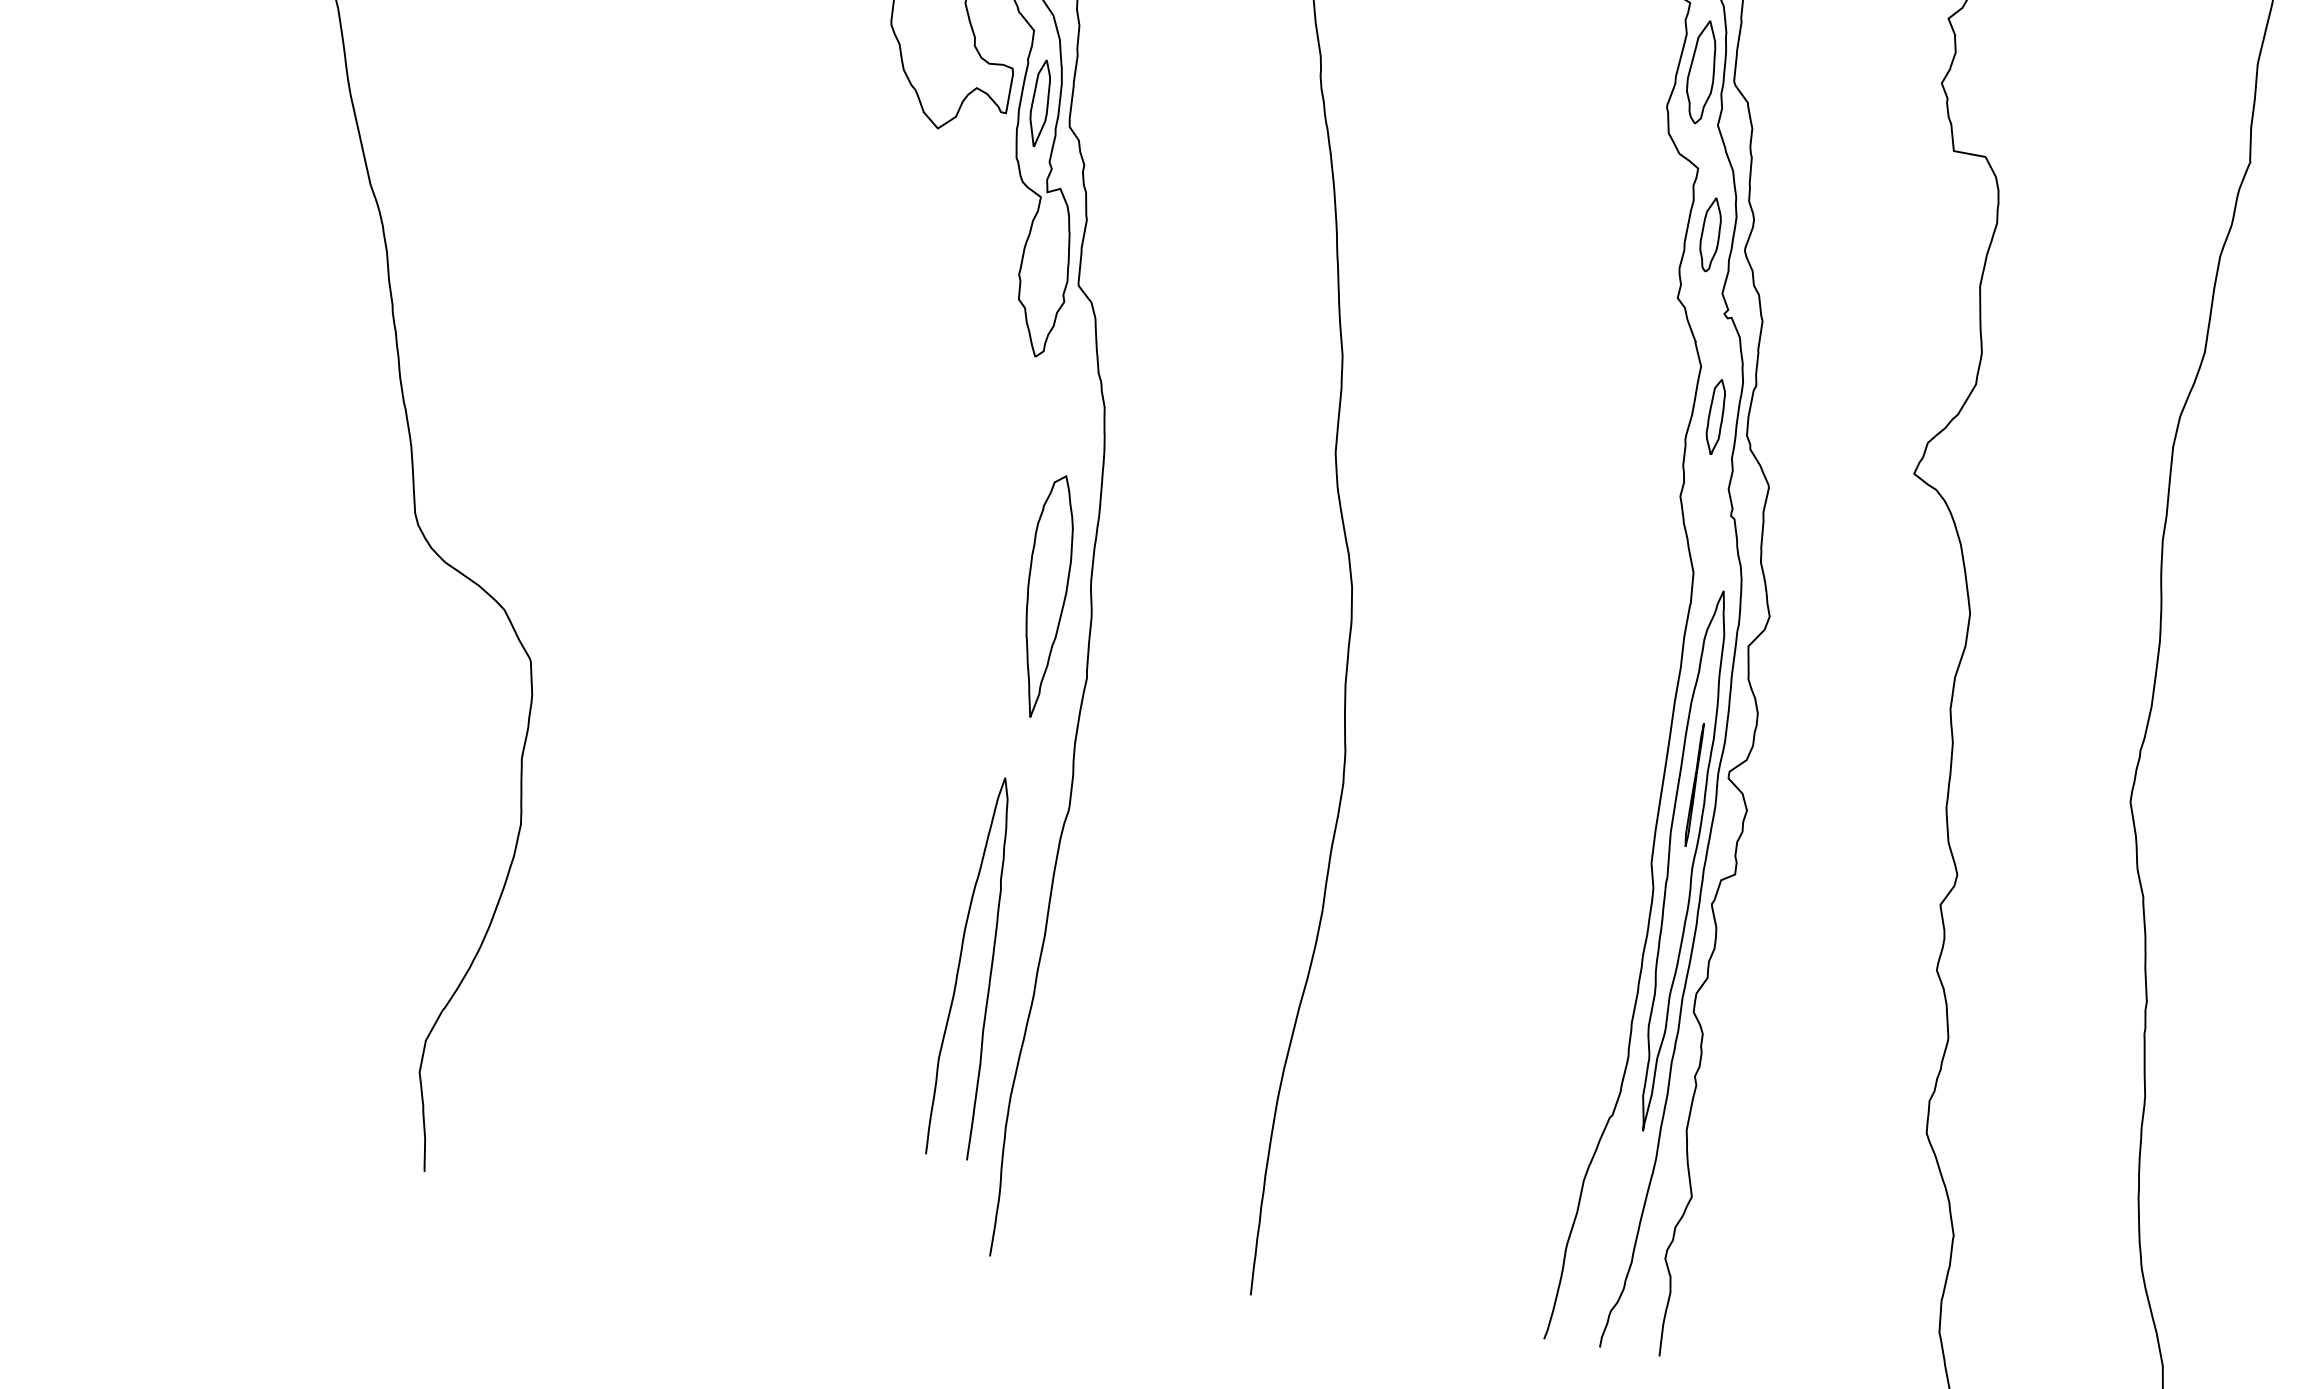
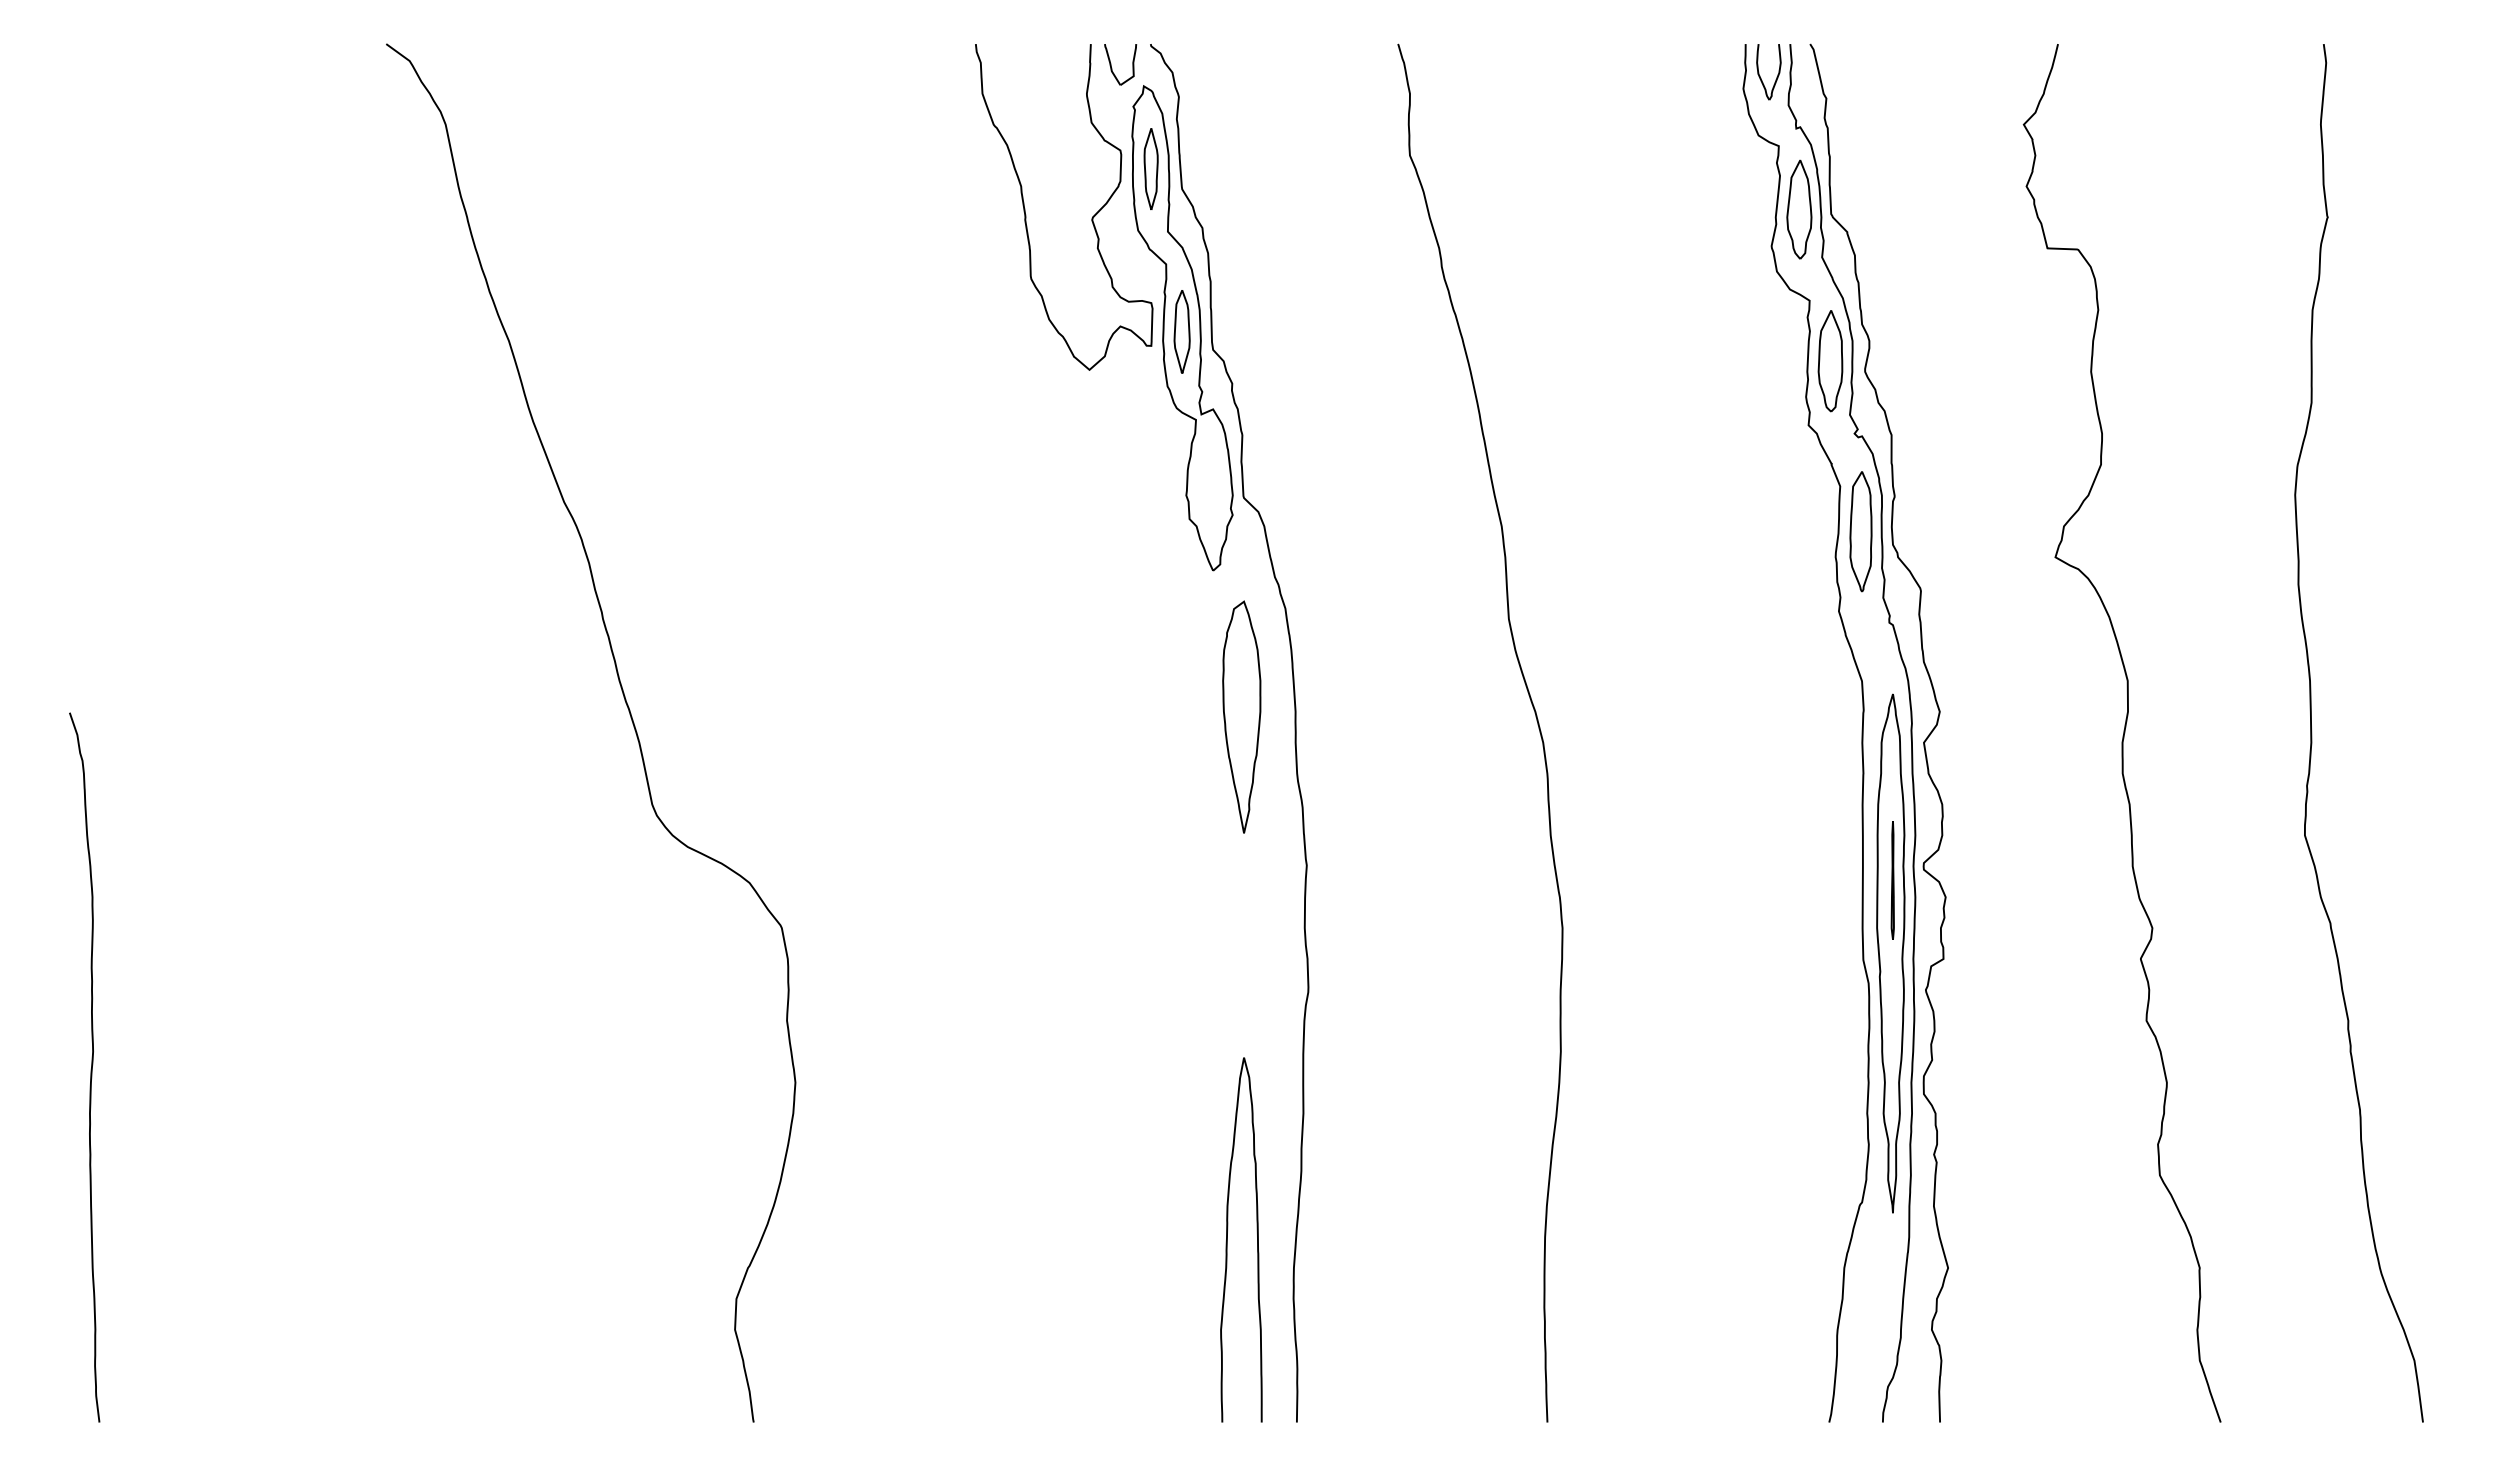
part: (1710, 235) -> (1830, 361), size x1.43
part: (1715, 416) -> (1860, 531), size x1.67
part: (1045, 595) -> (1241, 716), moved
curve: (959, 964) -> (1227, 1239), moved

